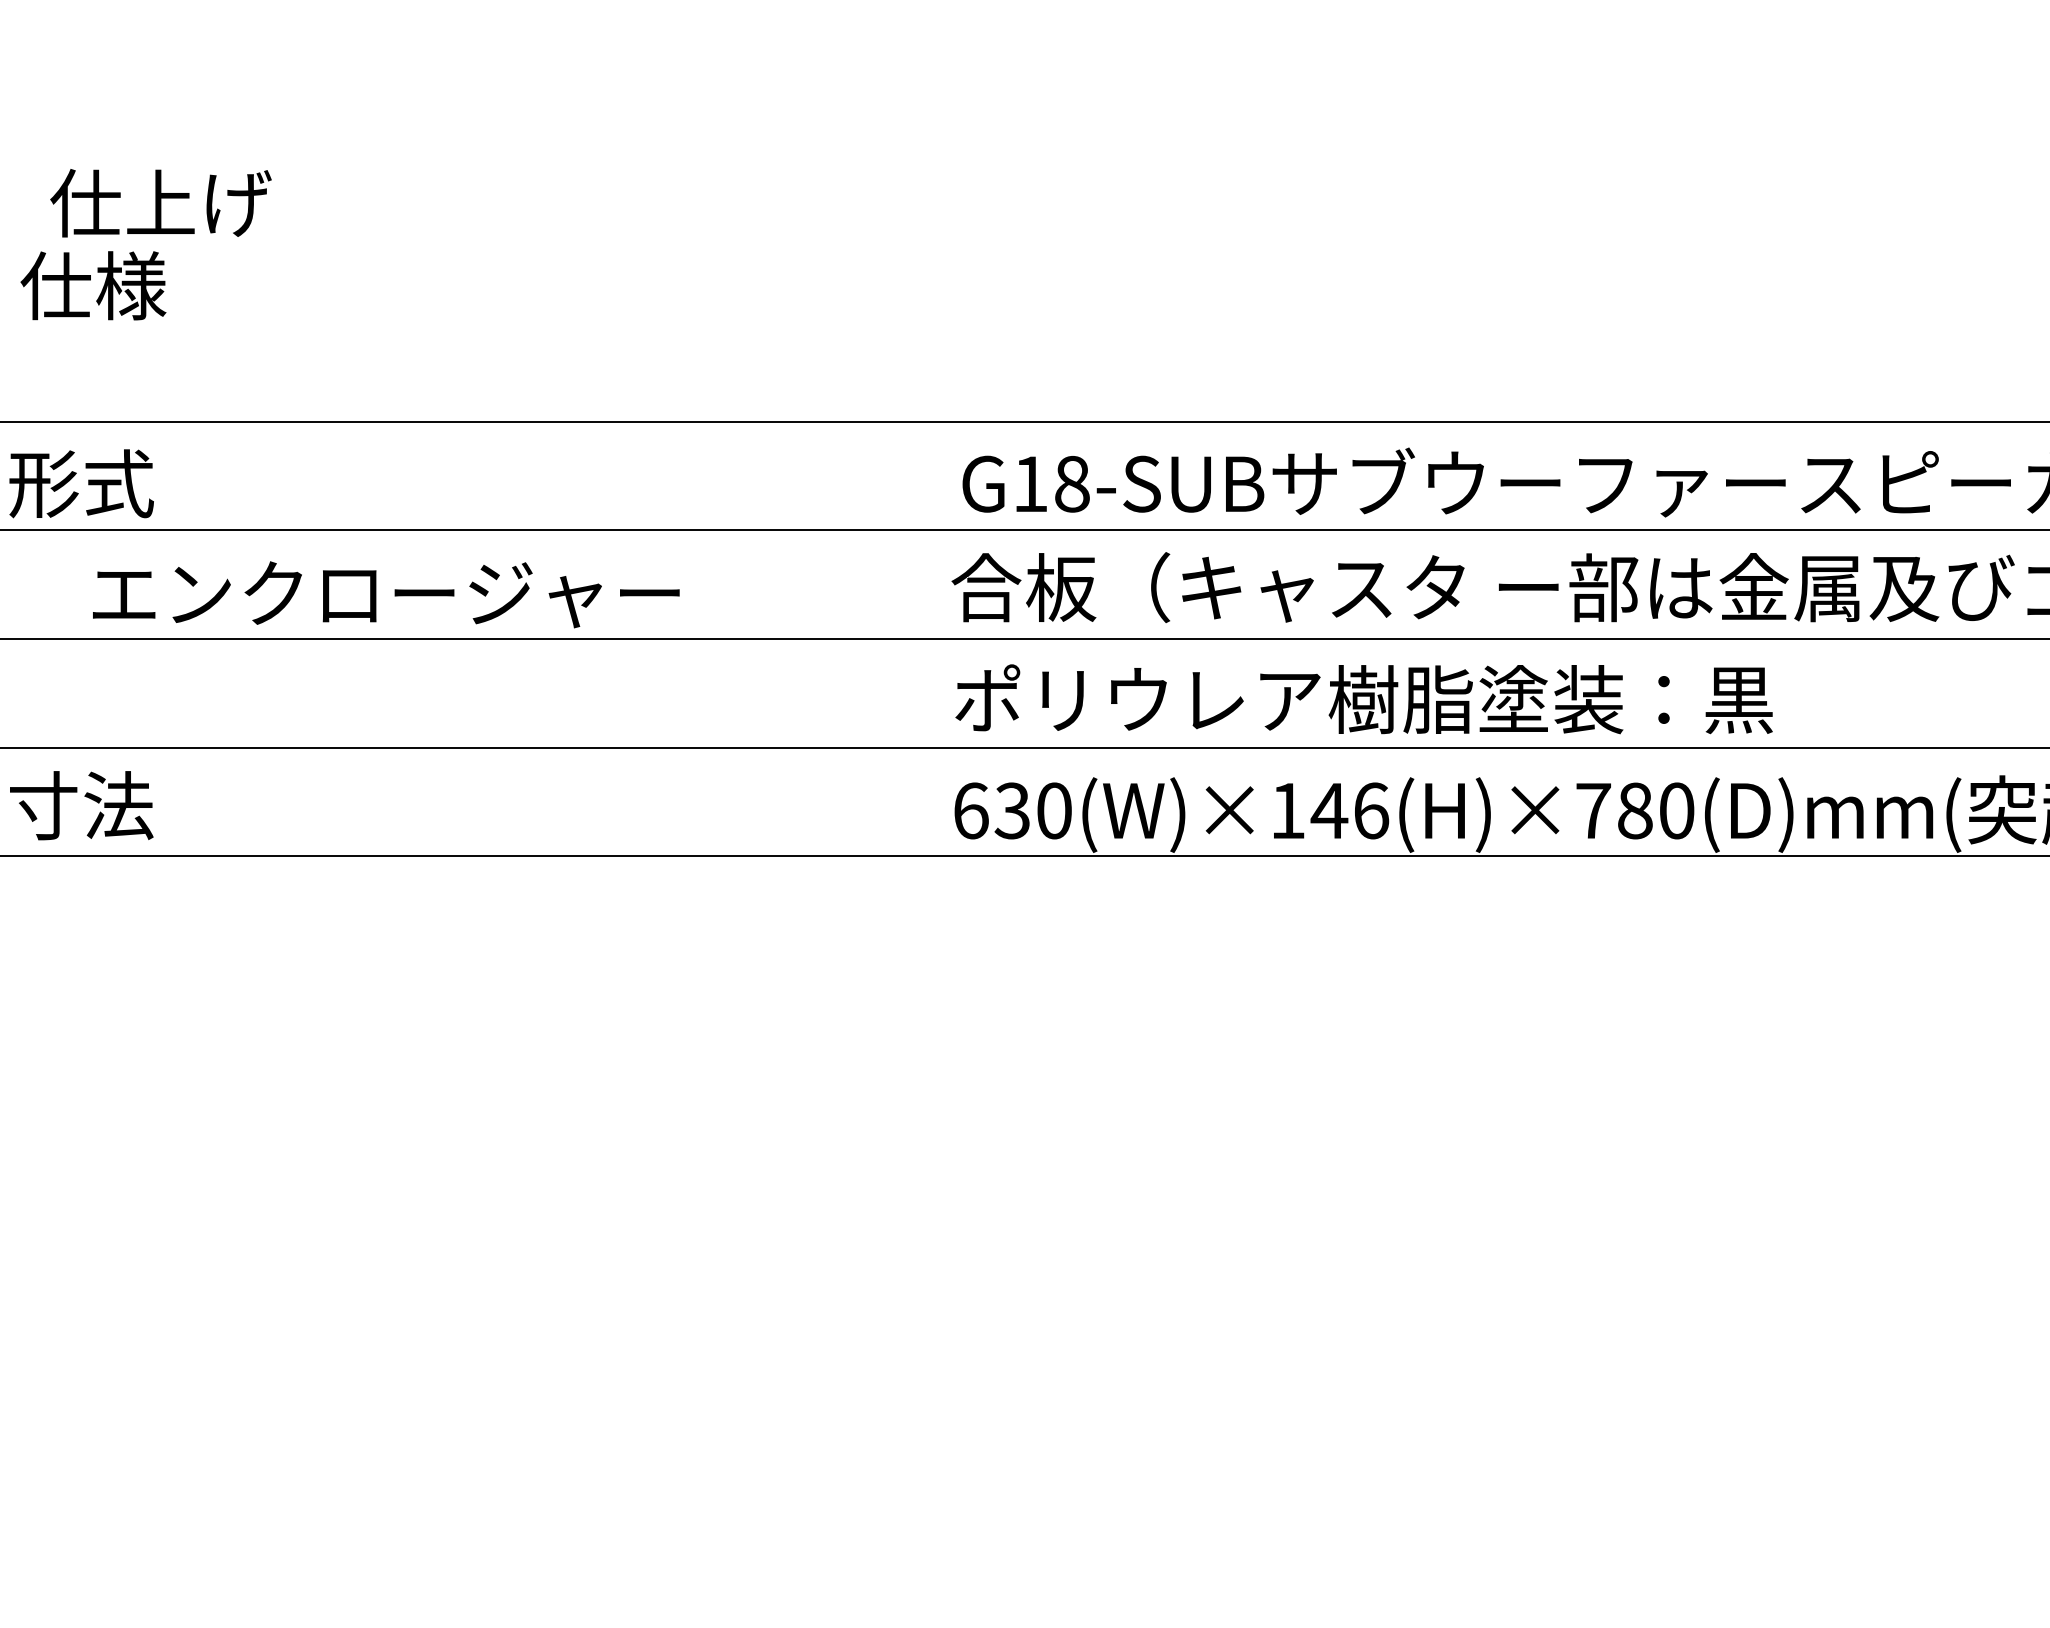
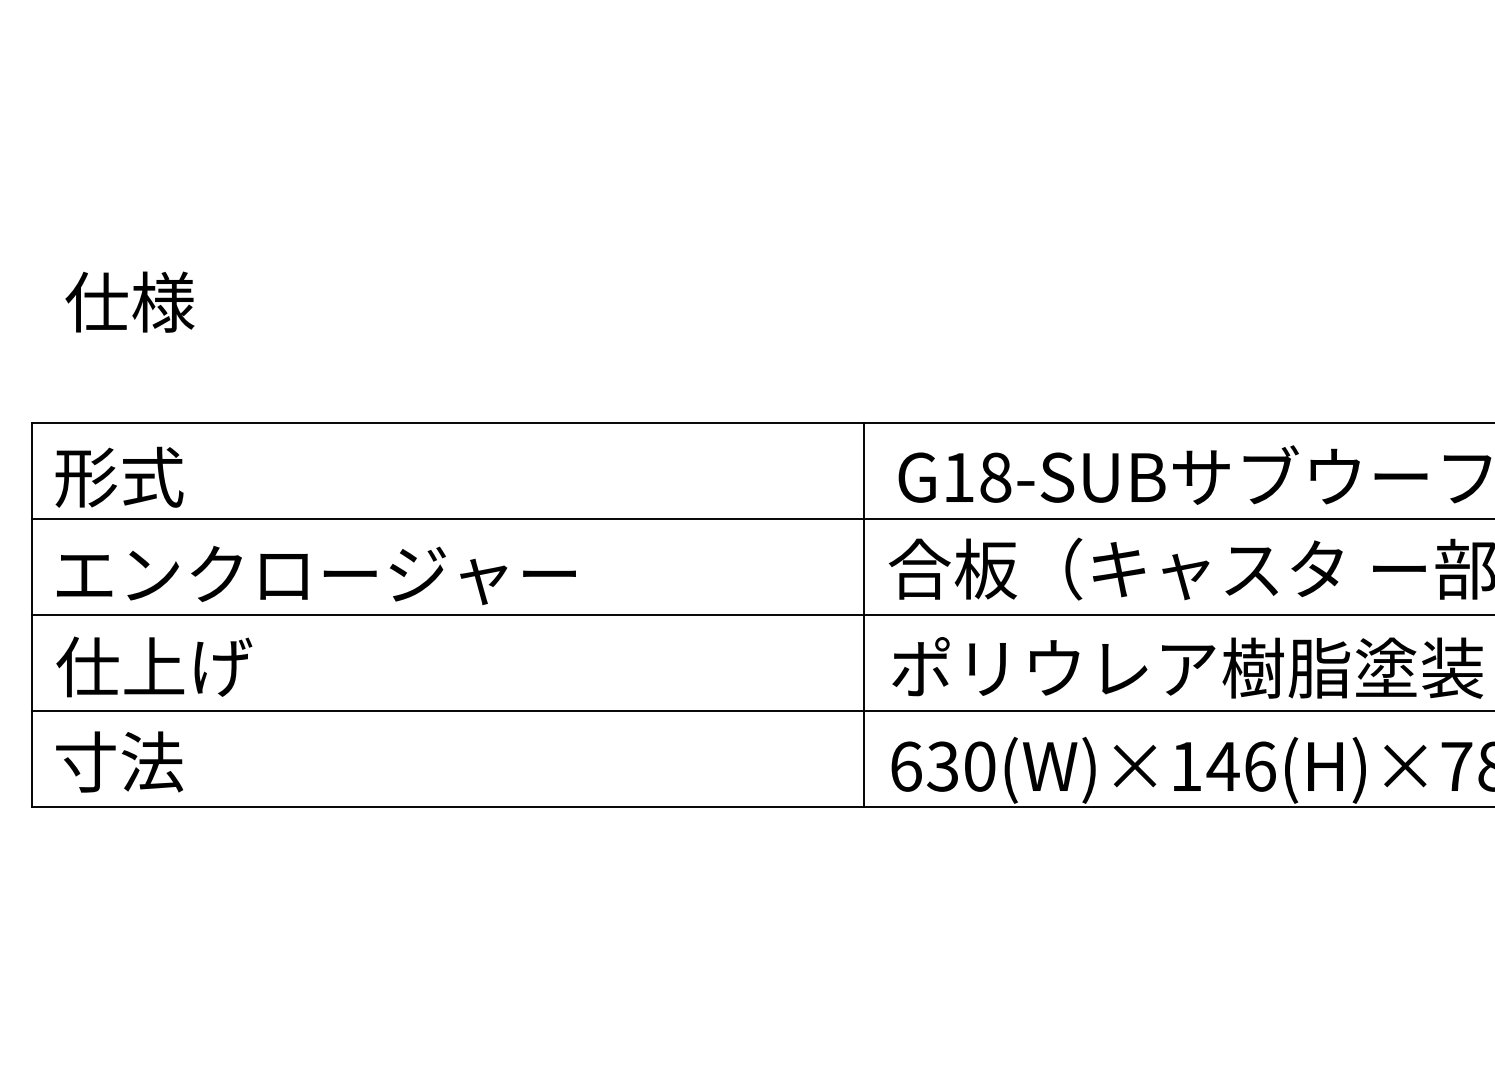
text: (160, 203) -> (153, 667), moved
text: (386, 594) -> (316, 575), moved
line: (923, 638) -> (864, 614), added

